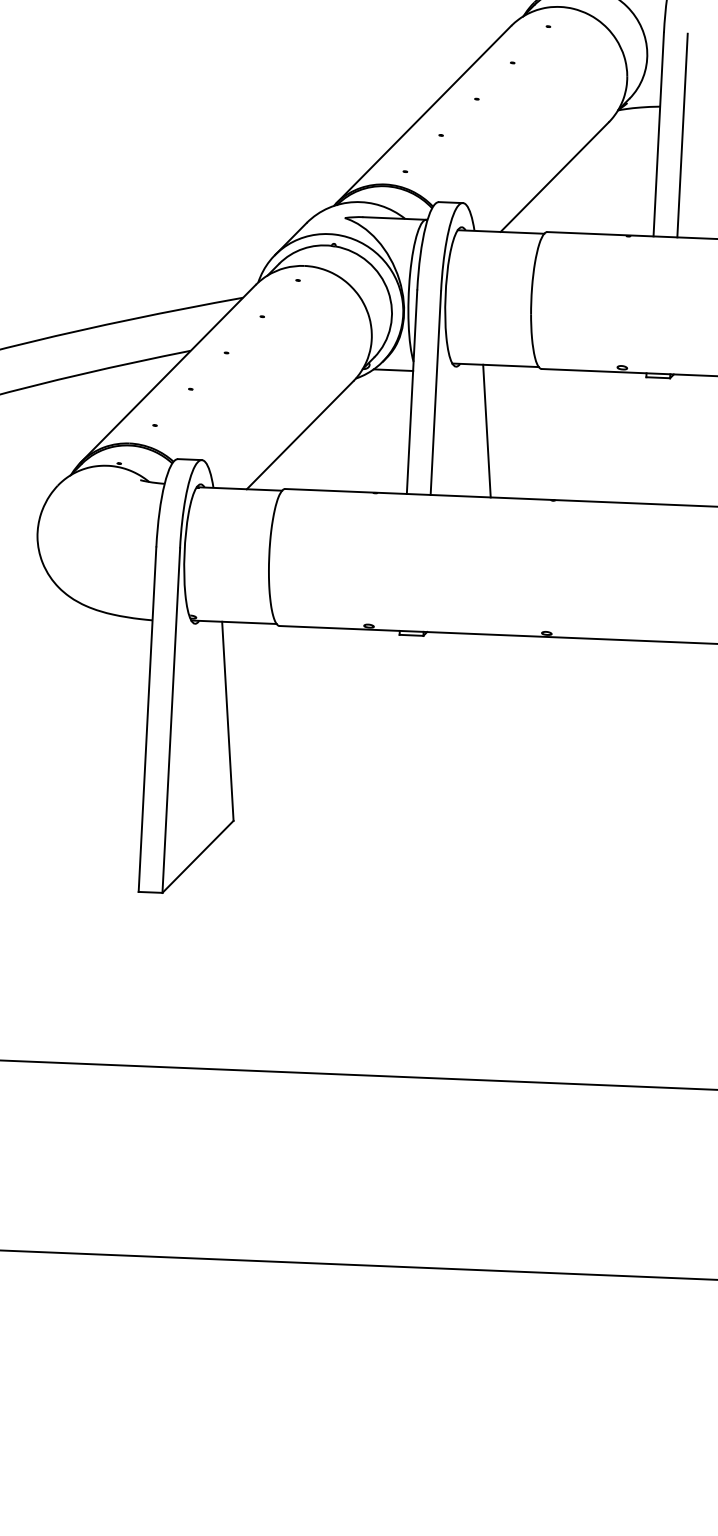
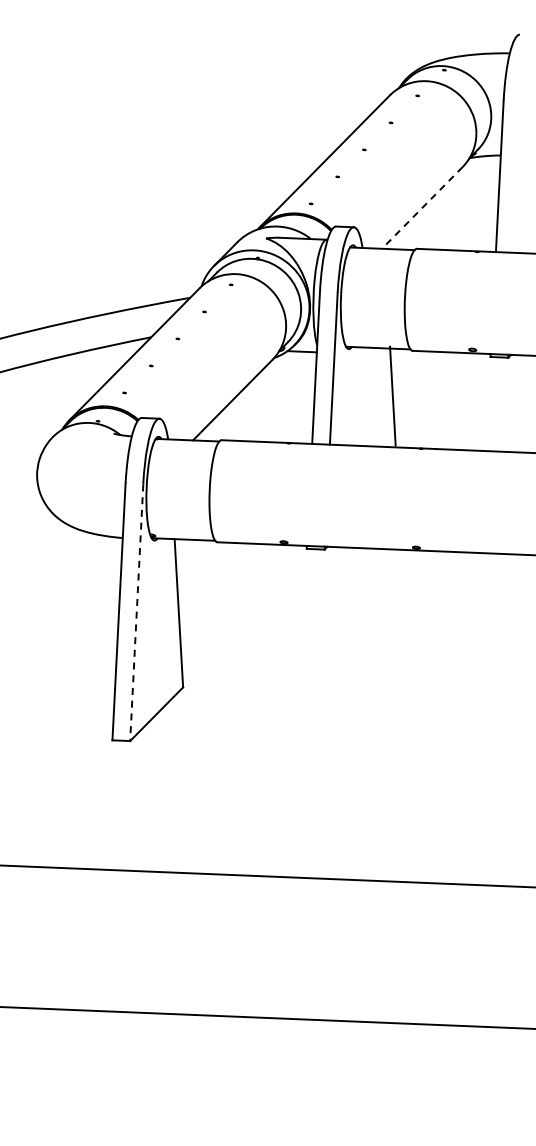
line: (682, 134) -> (517, 176), removed
line: (554, 177) -> (422, 208), solid -> dashed
line: (486, 430) -> (392, 395), moved
line: (170, 721) -> (136, 613), solid -> dashed

